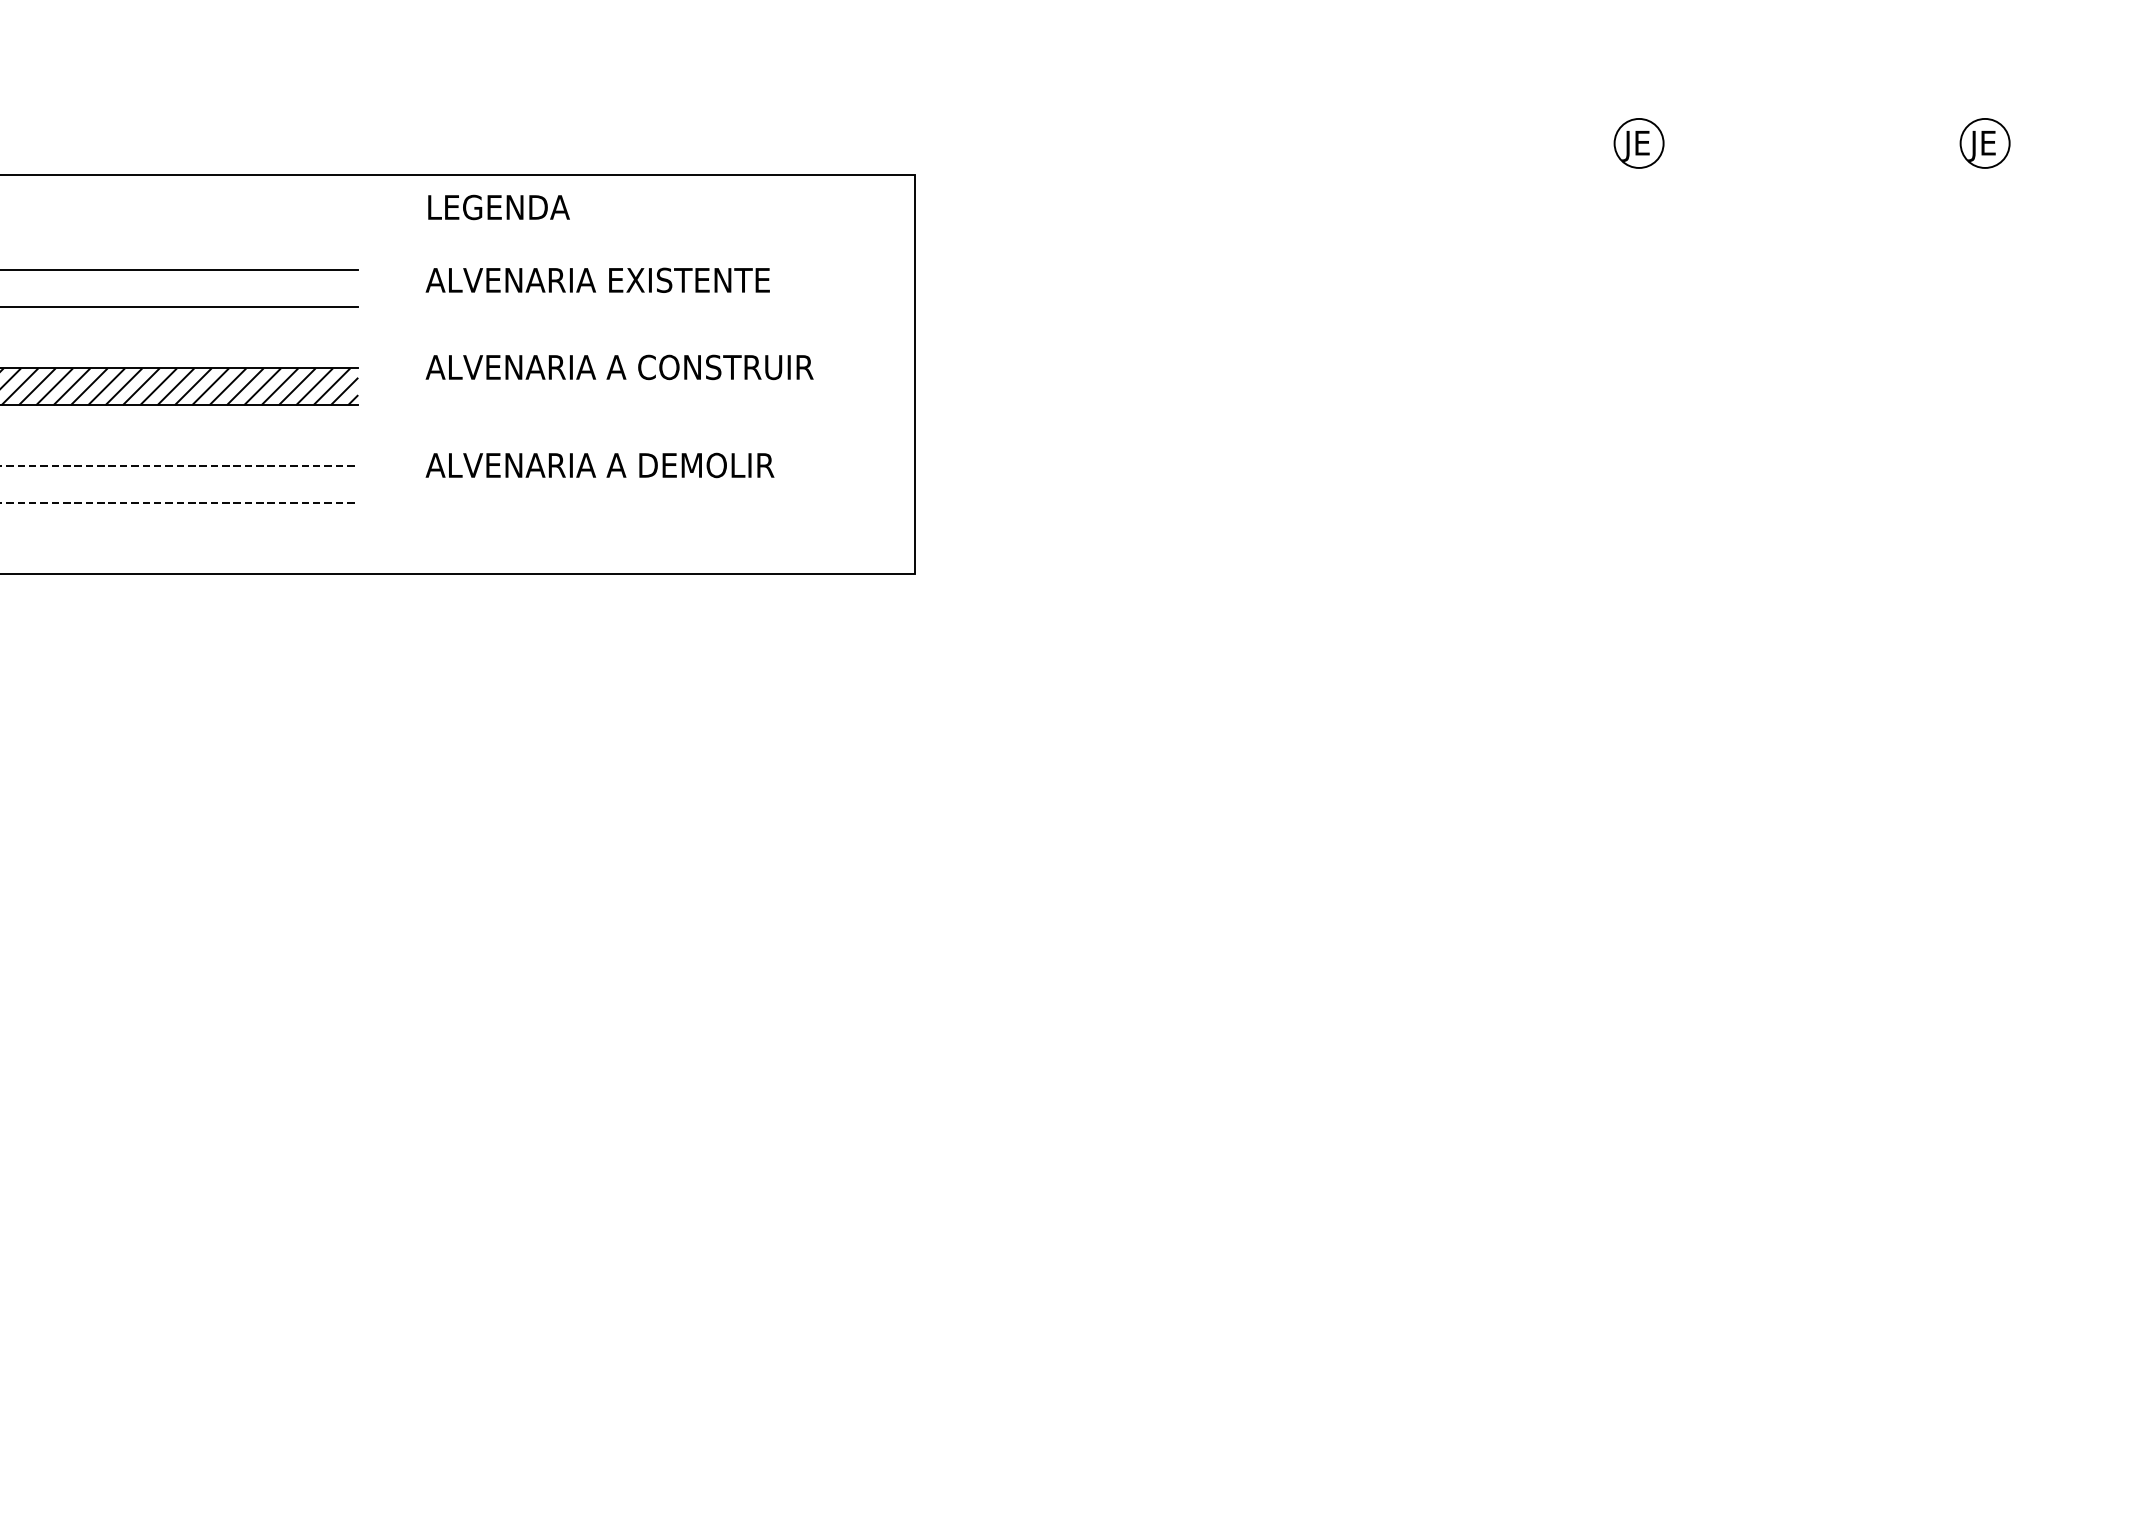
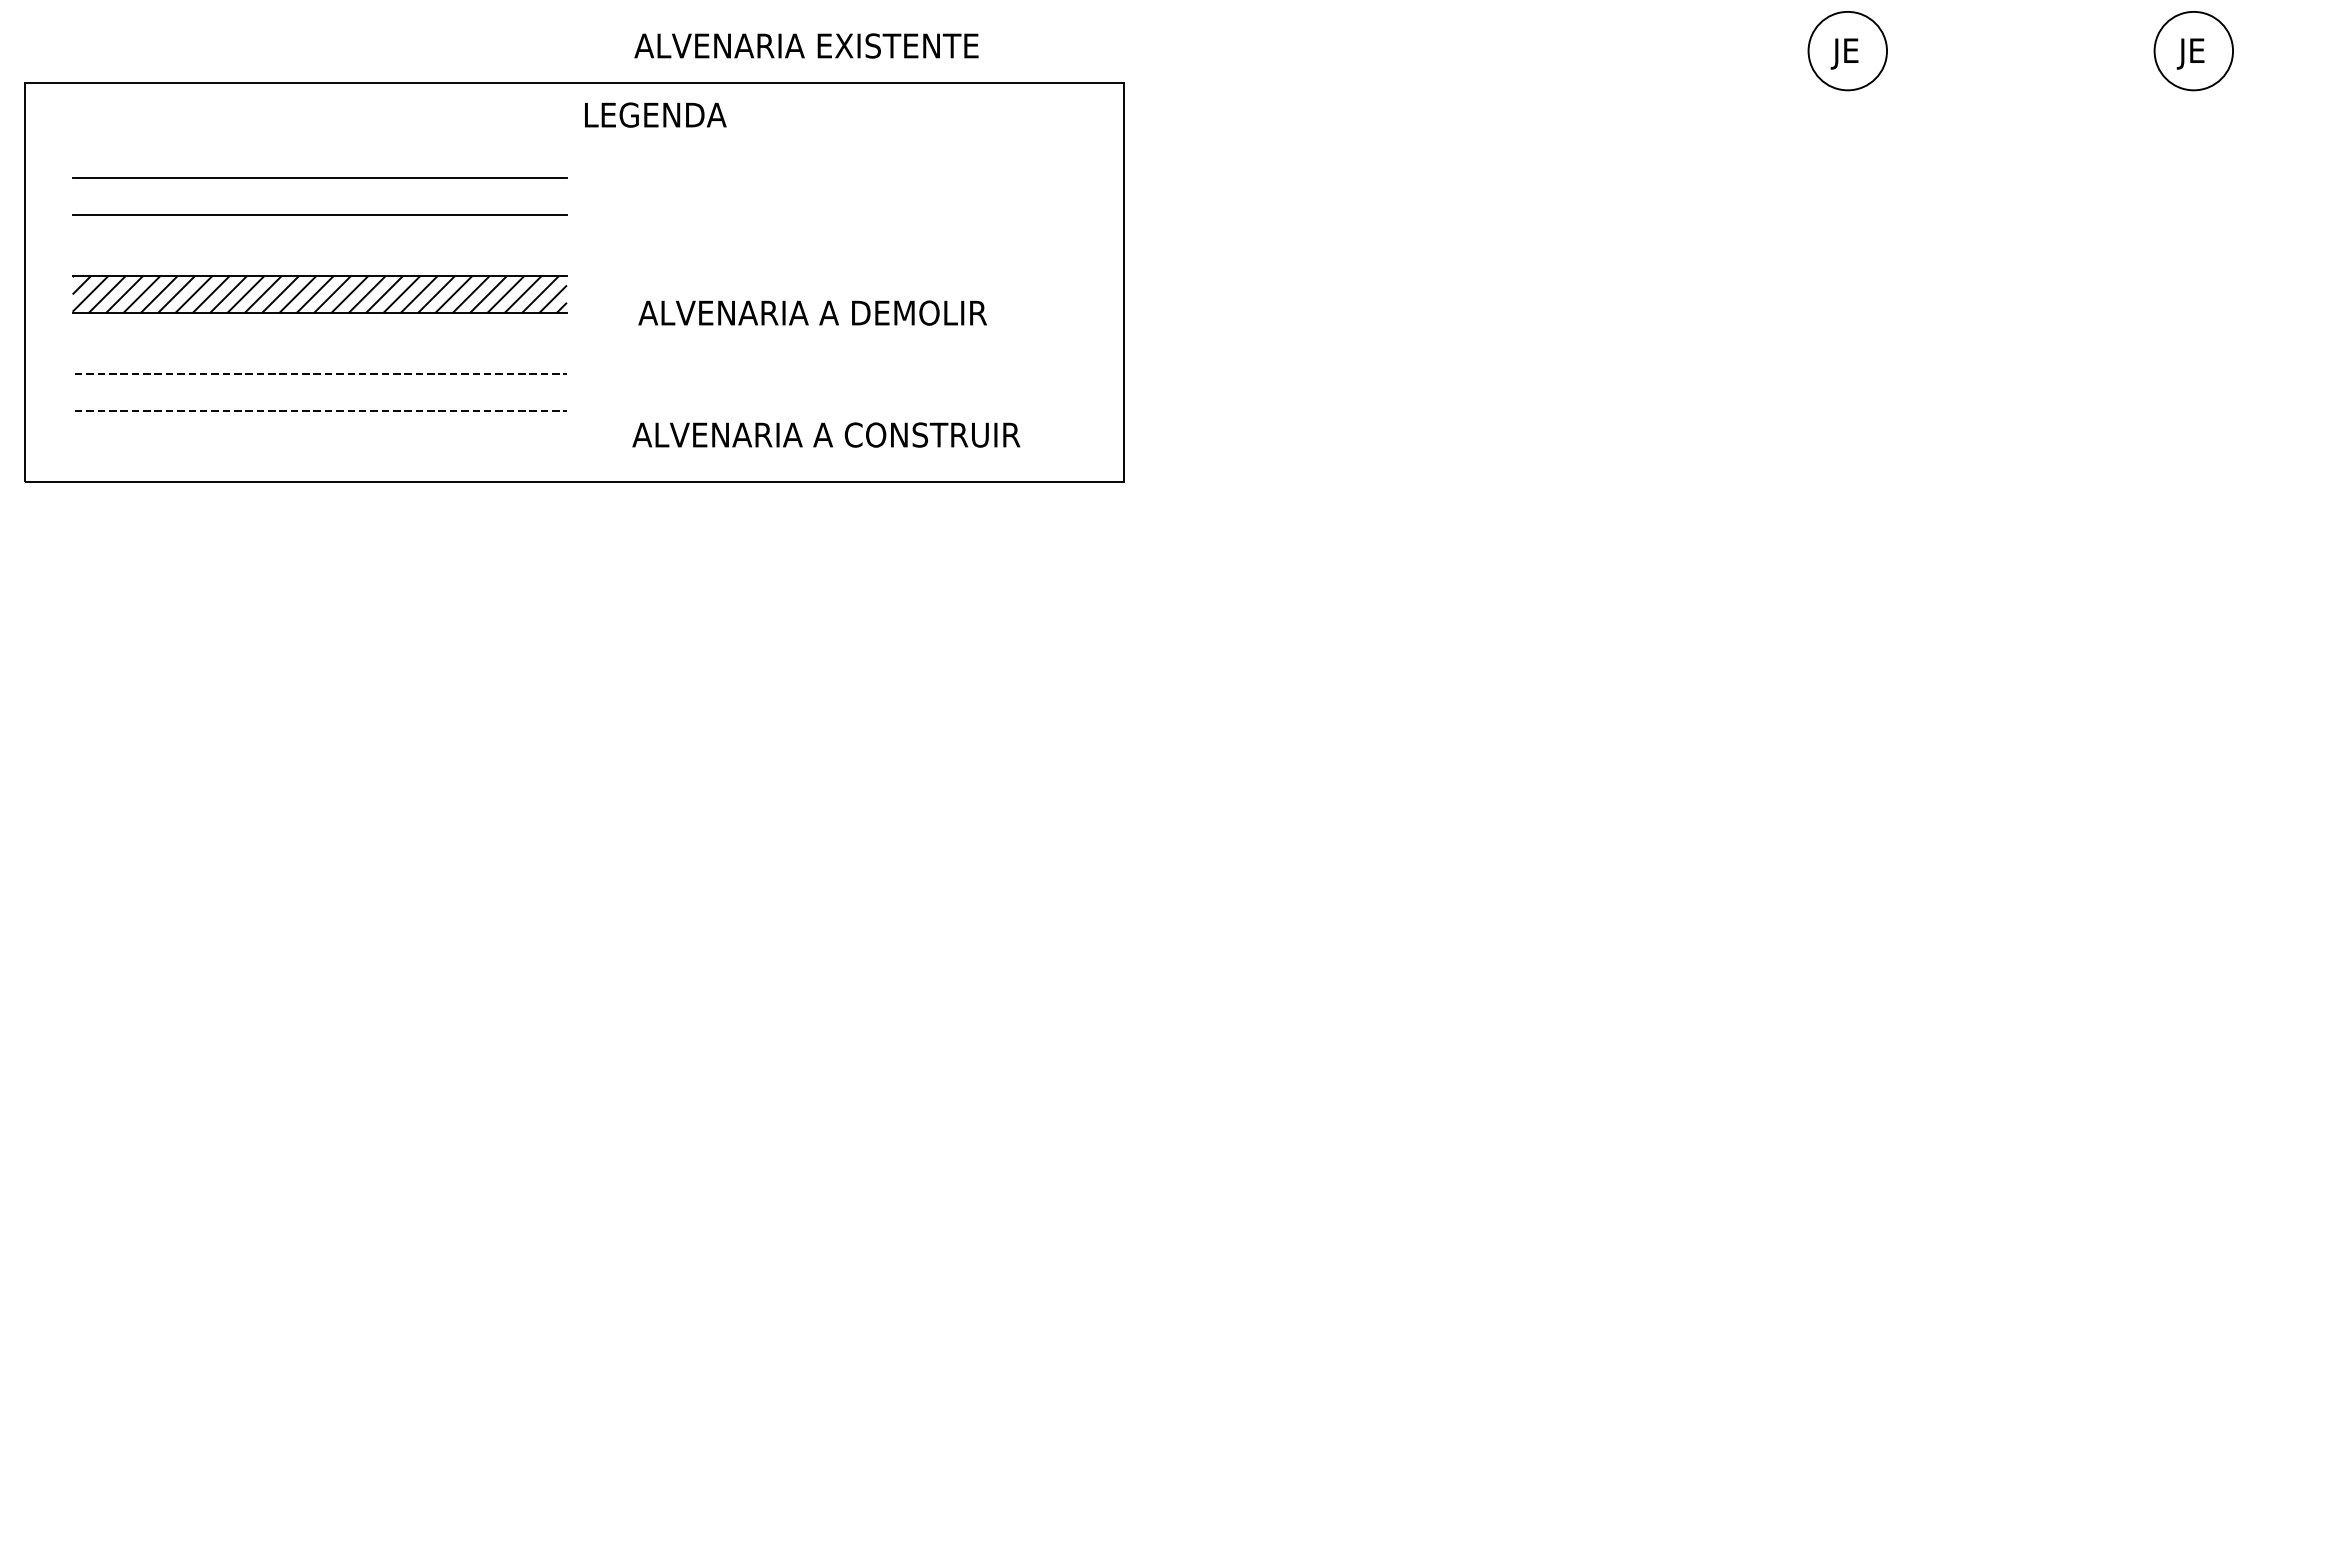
circle: (1638, 142) -> (1847, 50), size x1.6
circle: (1984, 142) -> (2193, 50), size x1.6
text: (498, 206) -> (655, 114), moved
text: (597, 279) -> (806, 45), moved
text: (619, 366) -> (826, 434), moved
text: (599, 464) -> (812, 312), moved

